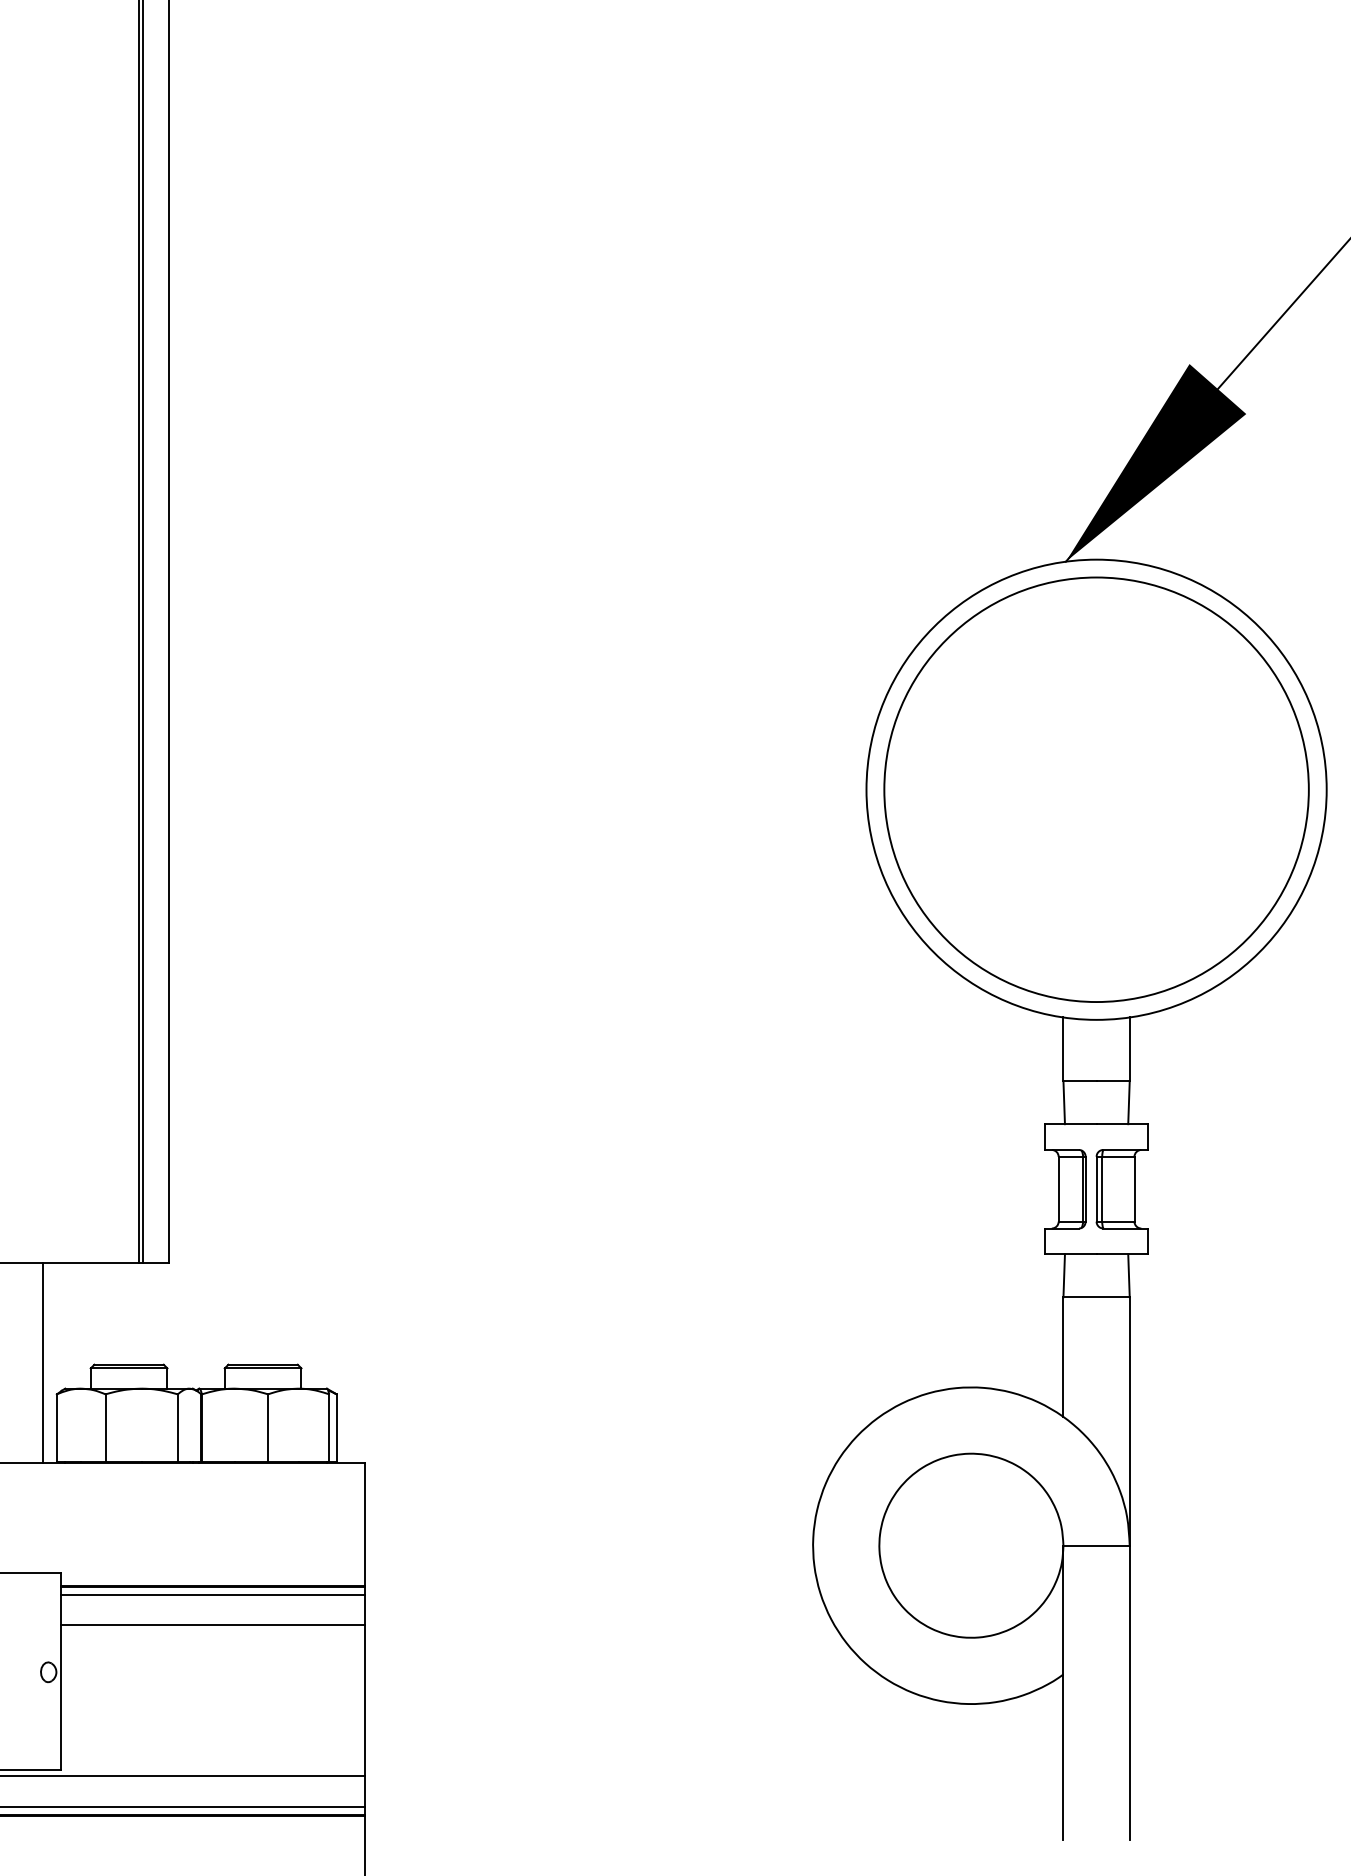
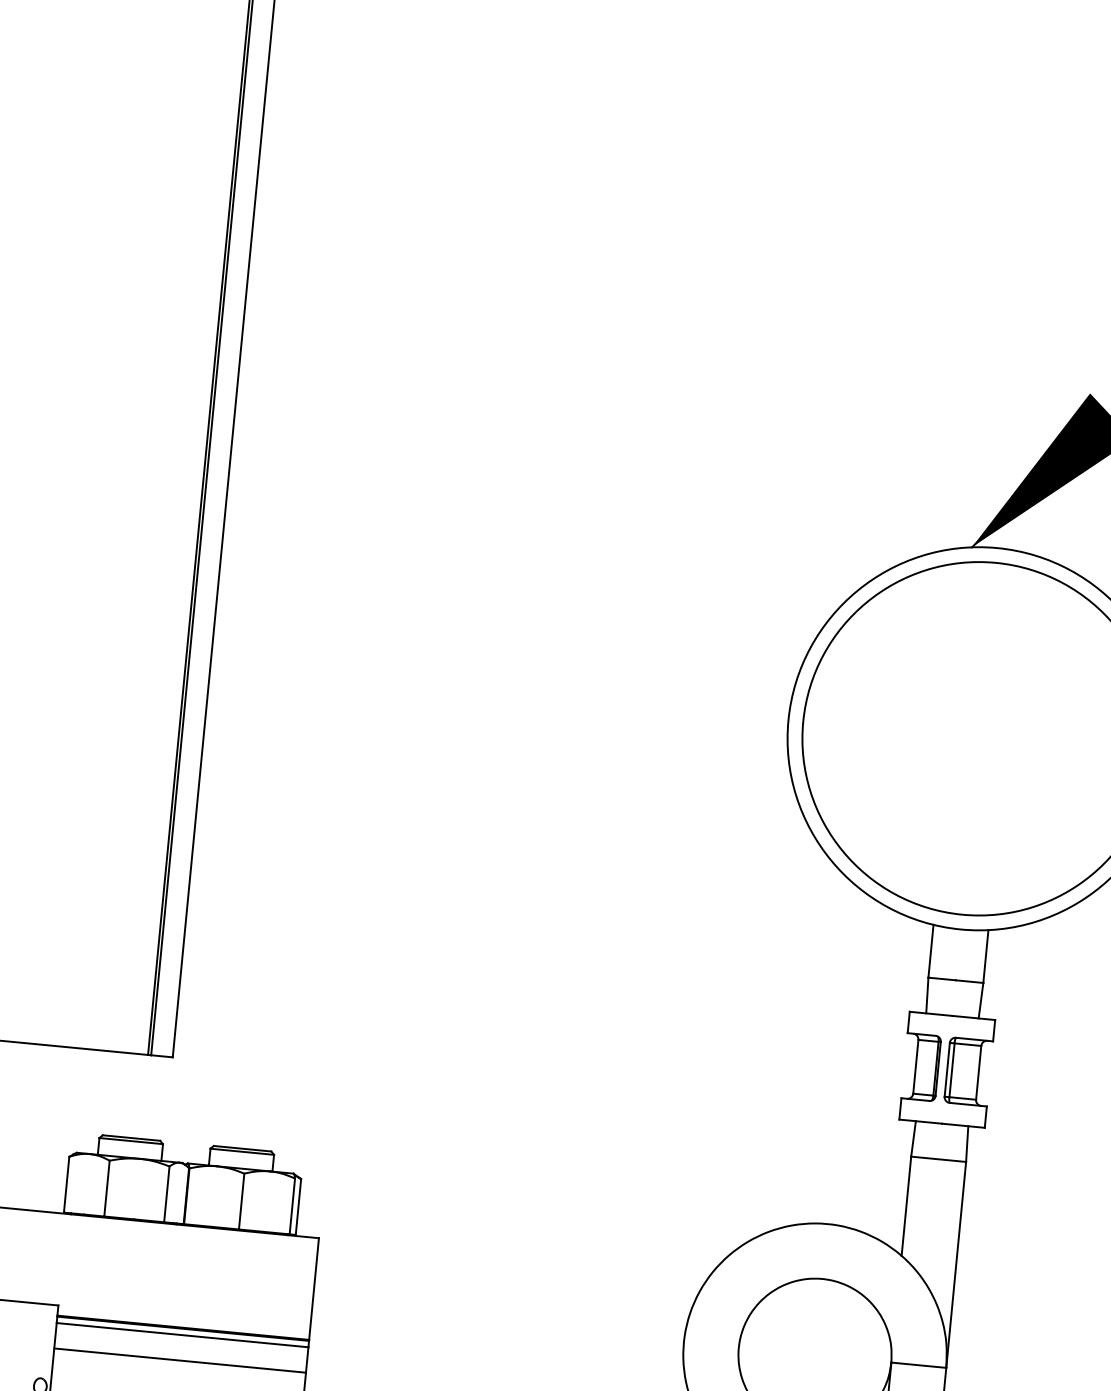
line: (42, 1362) -> (59, 1129), removed

